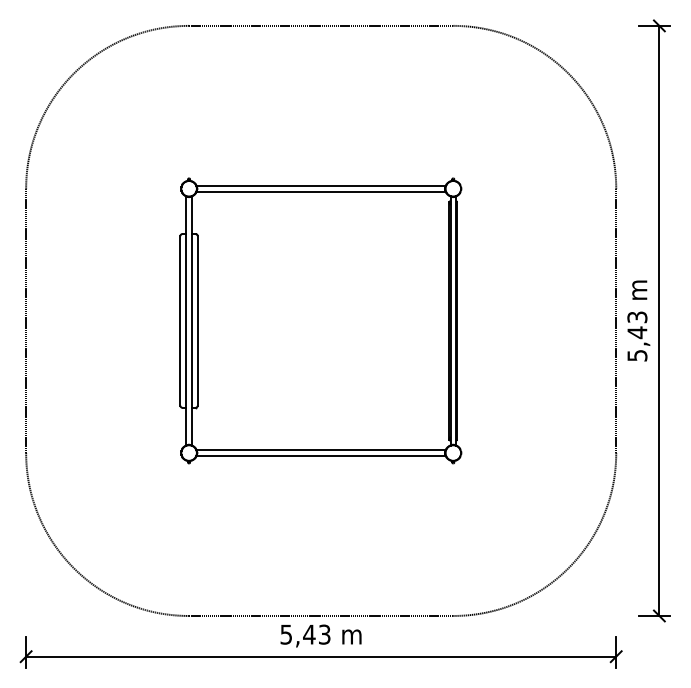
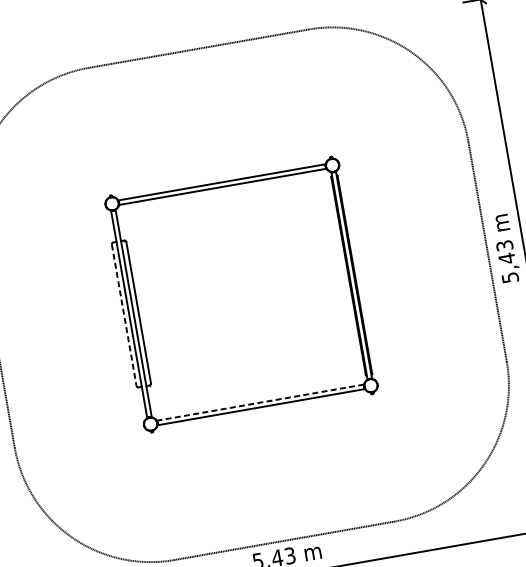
line: (180, 320) -> (124, 314), solid -> dashed
line: (321, 450) -> (260, 402), solid -> dashed

